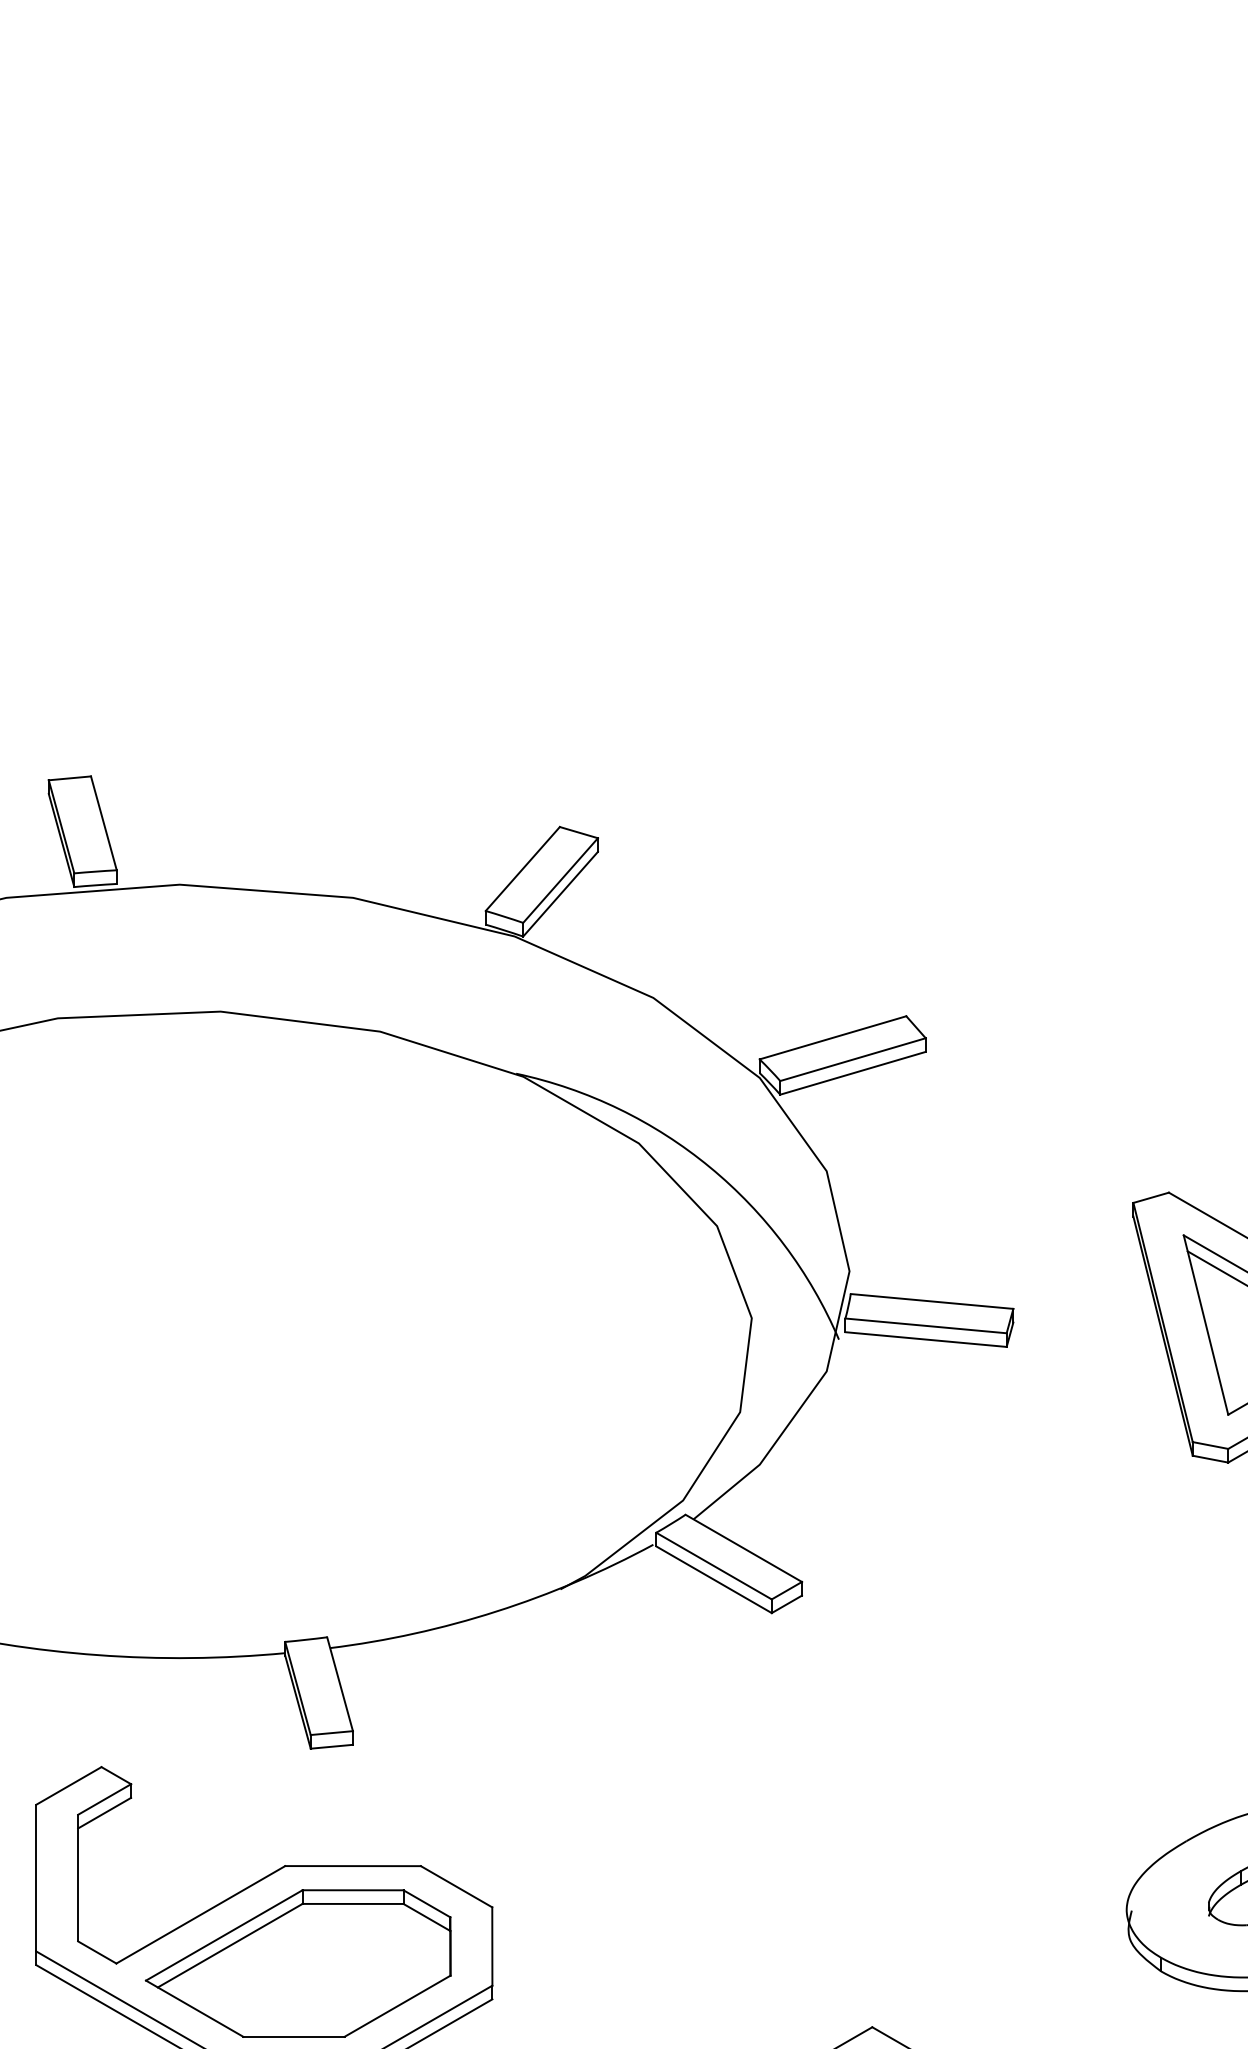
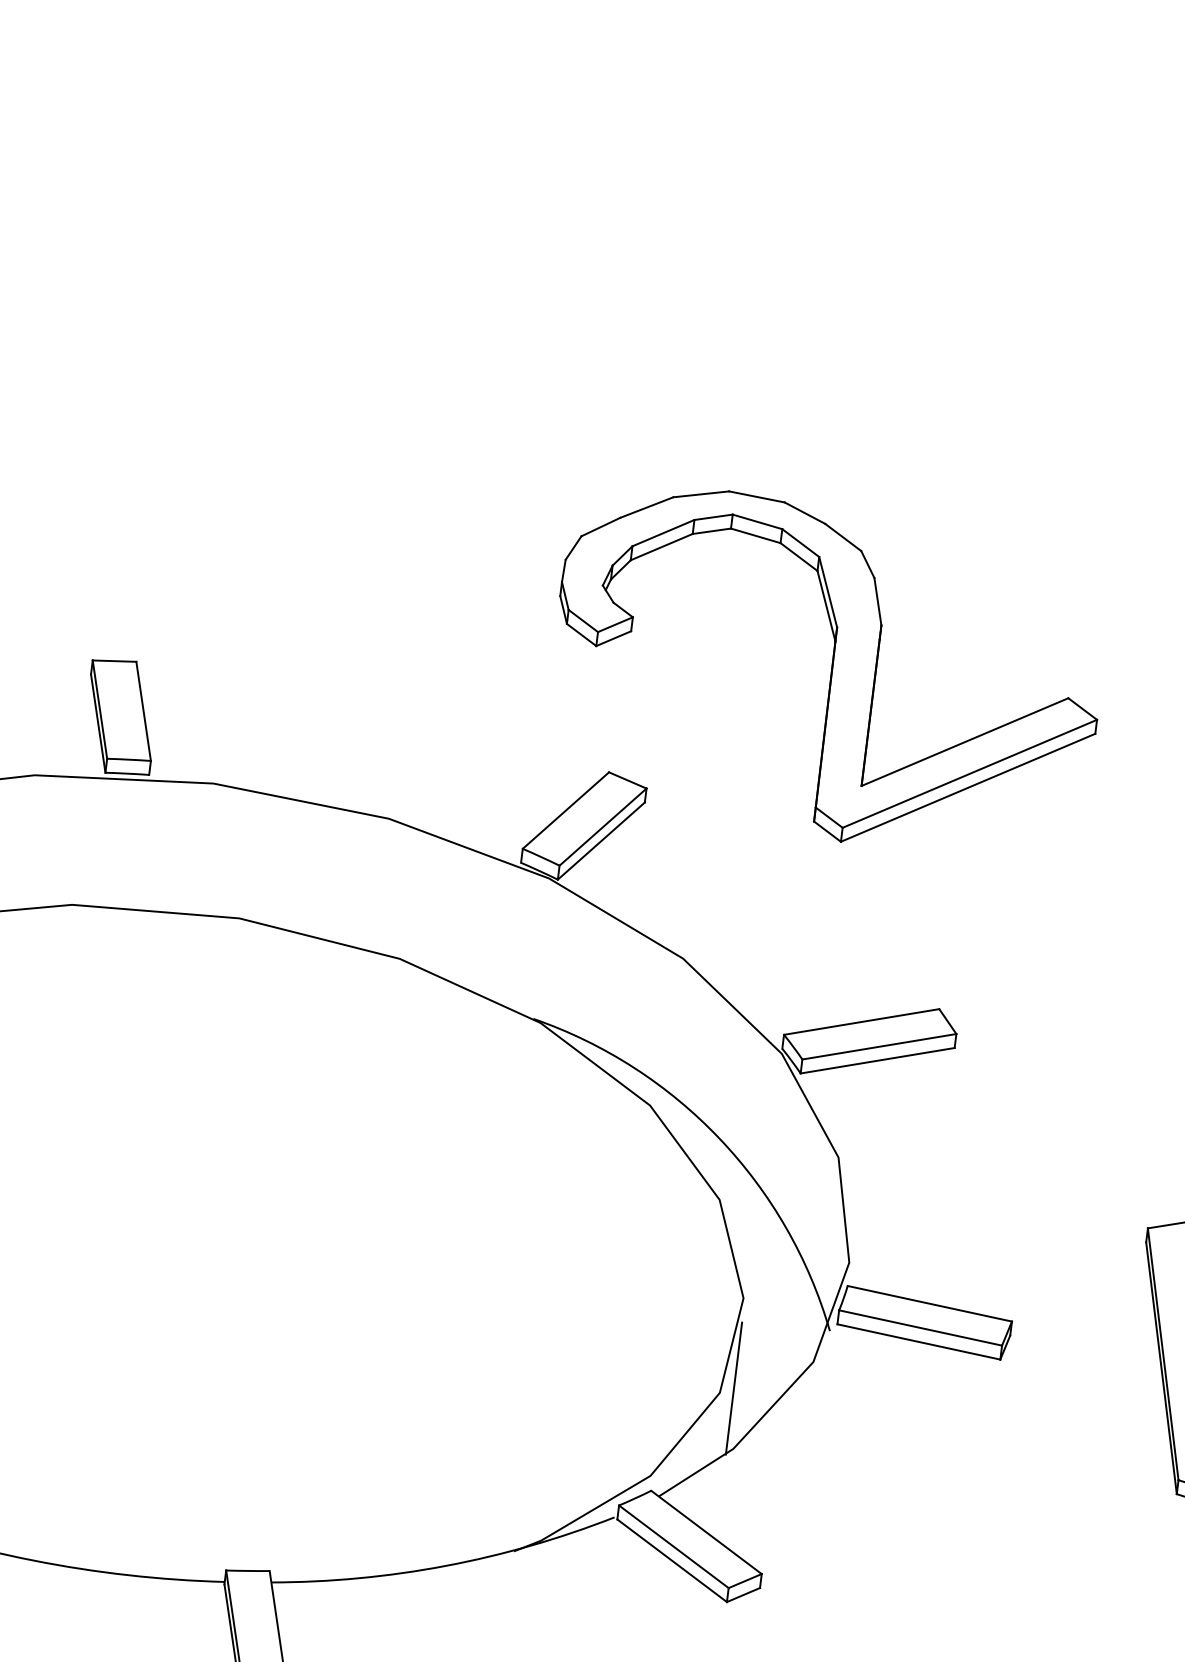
part: (758, 704) -> (827, 672), added
line: (753, 1406) -> (734, 1388), added

